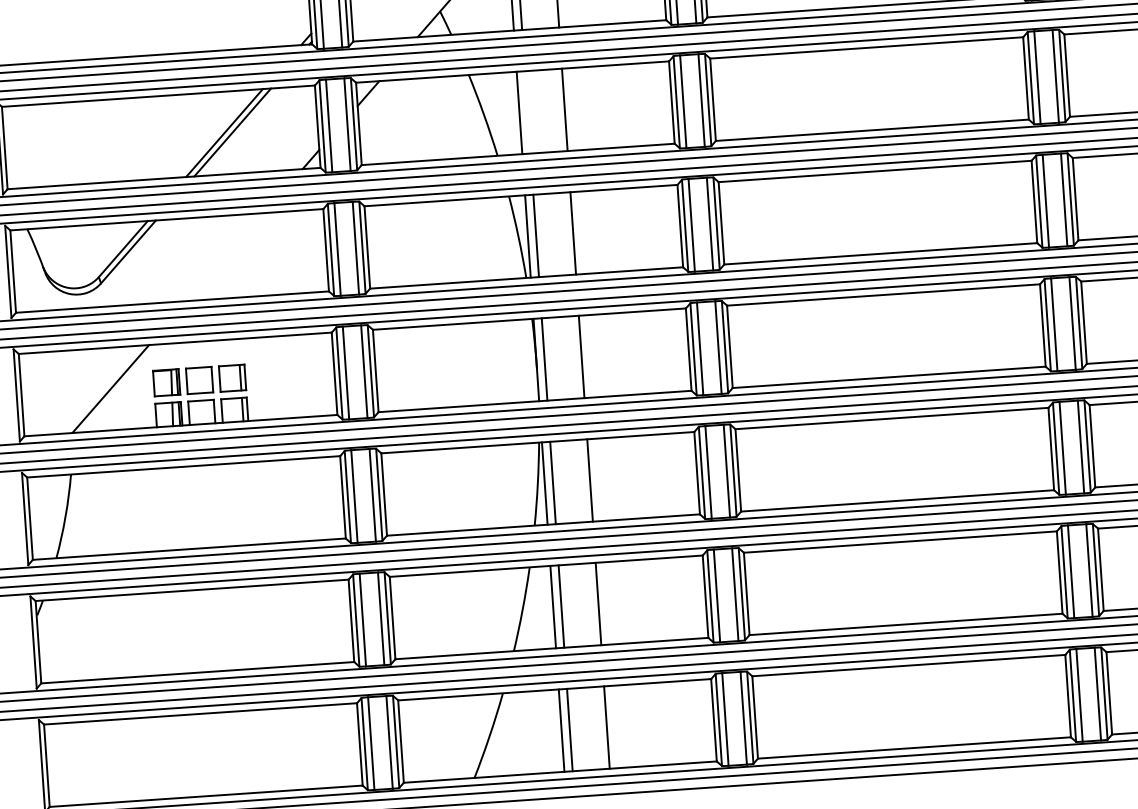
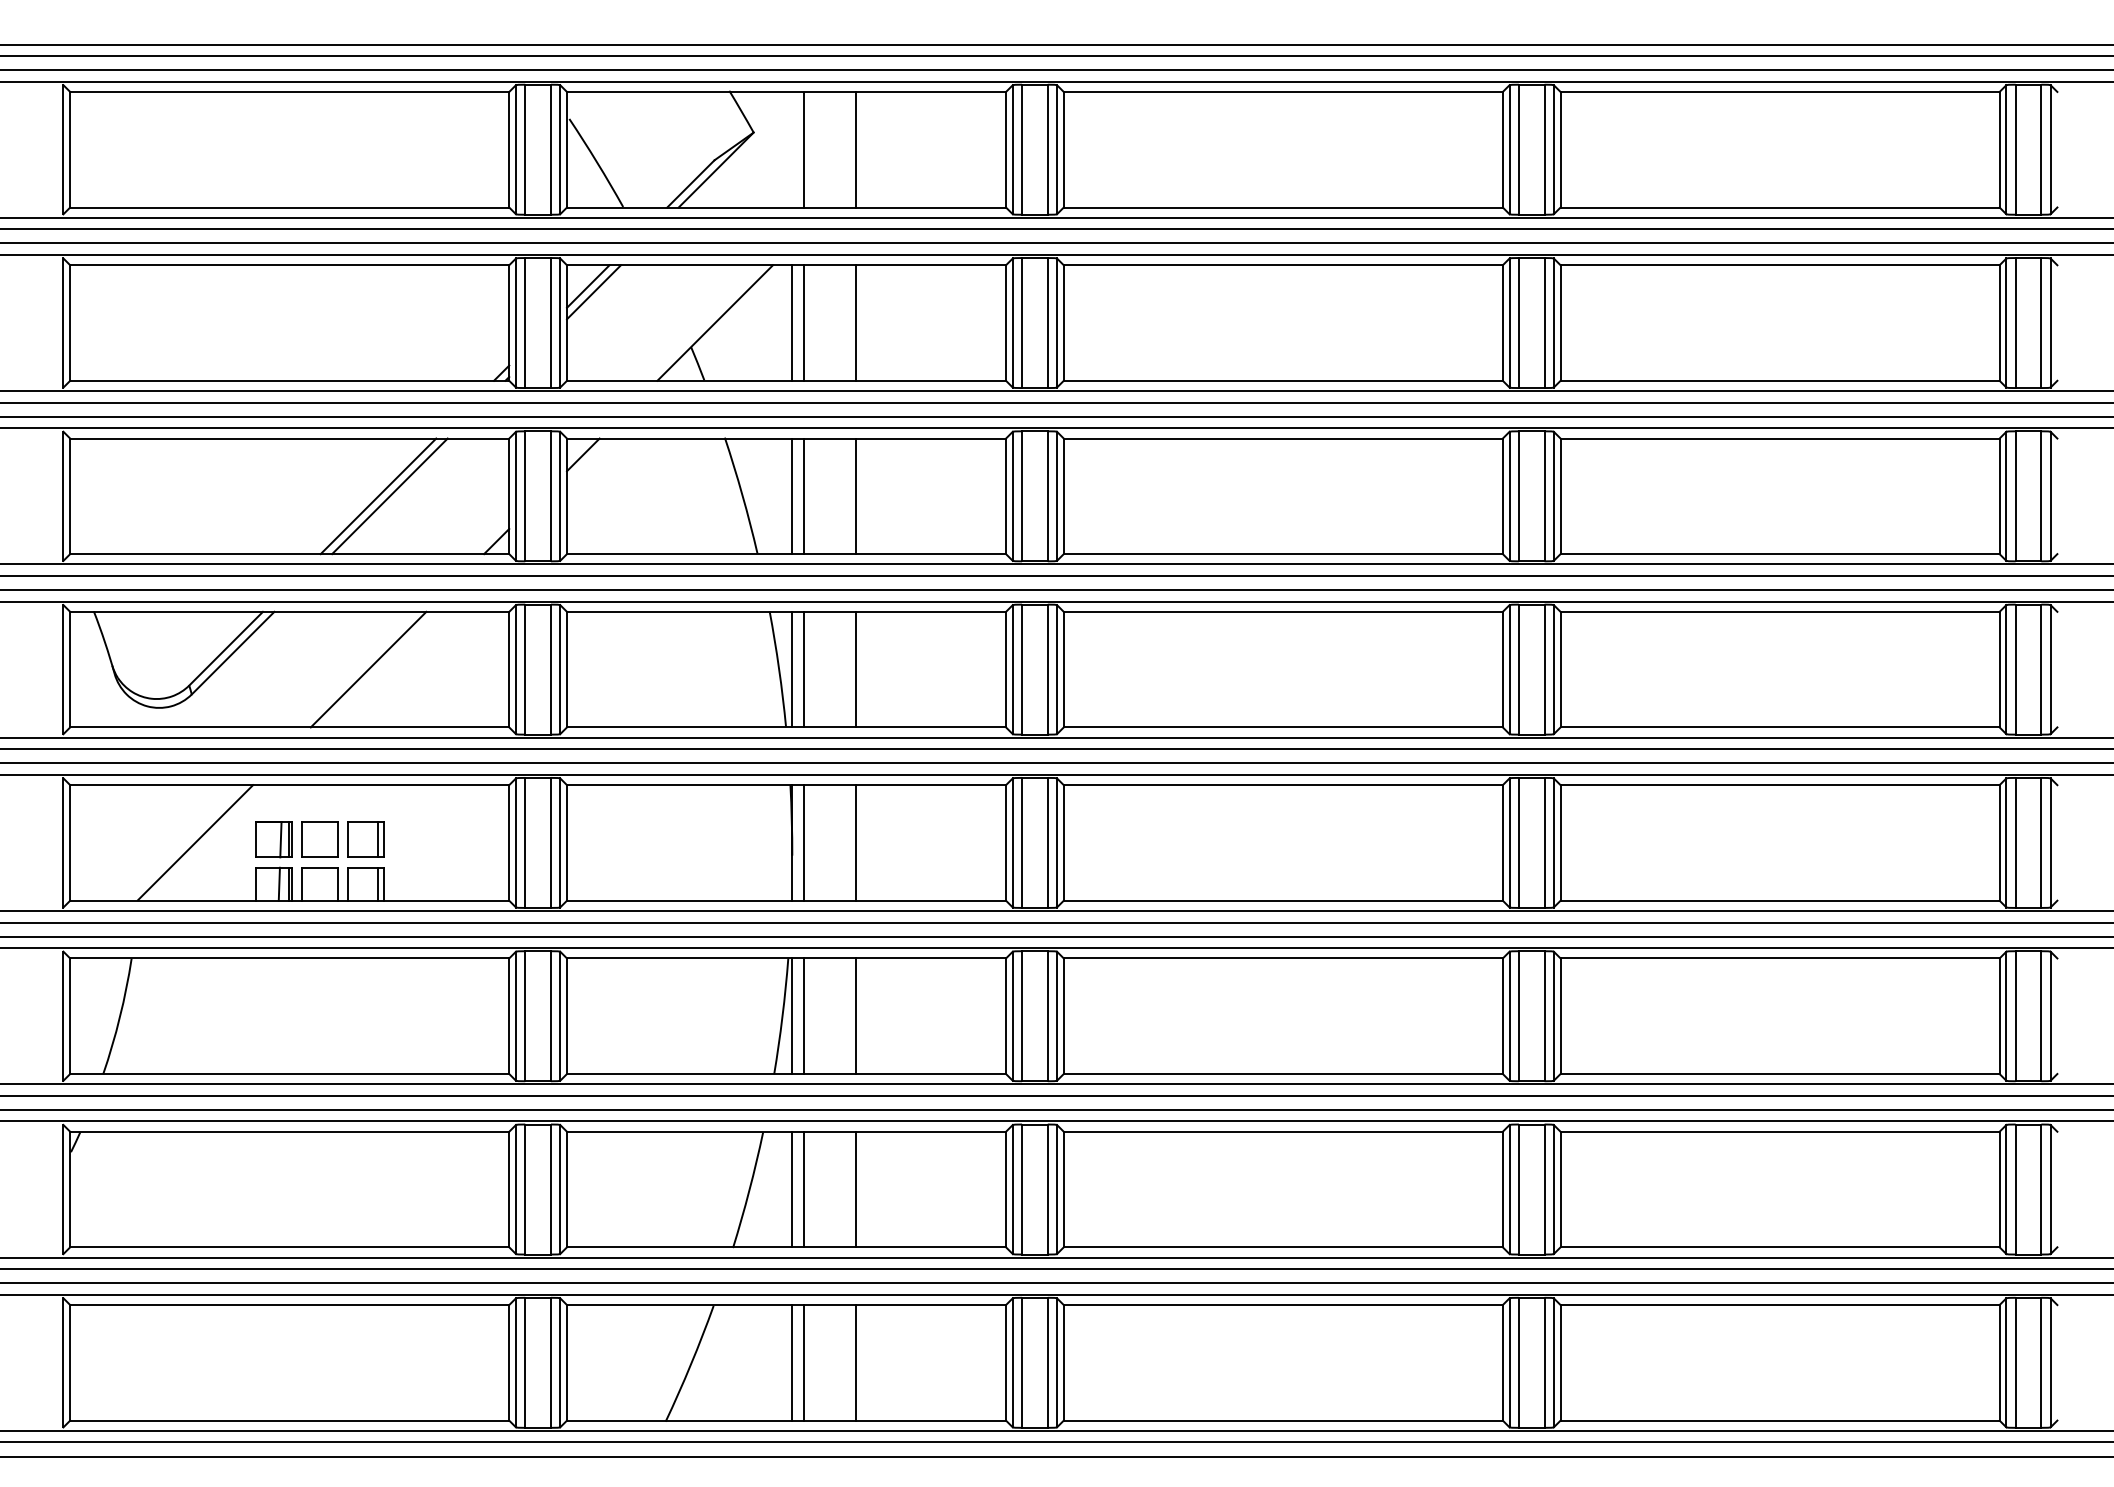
line: (527, 112) -> (803, 496), added
line: (225, 257) -> (368, 669), added

